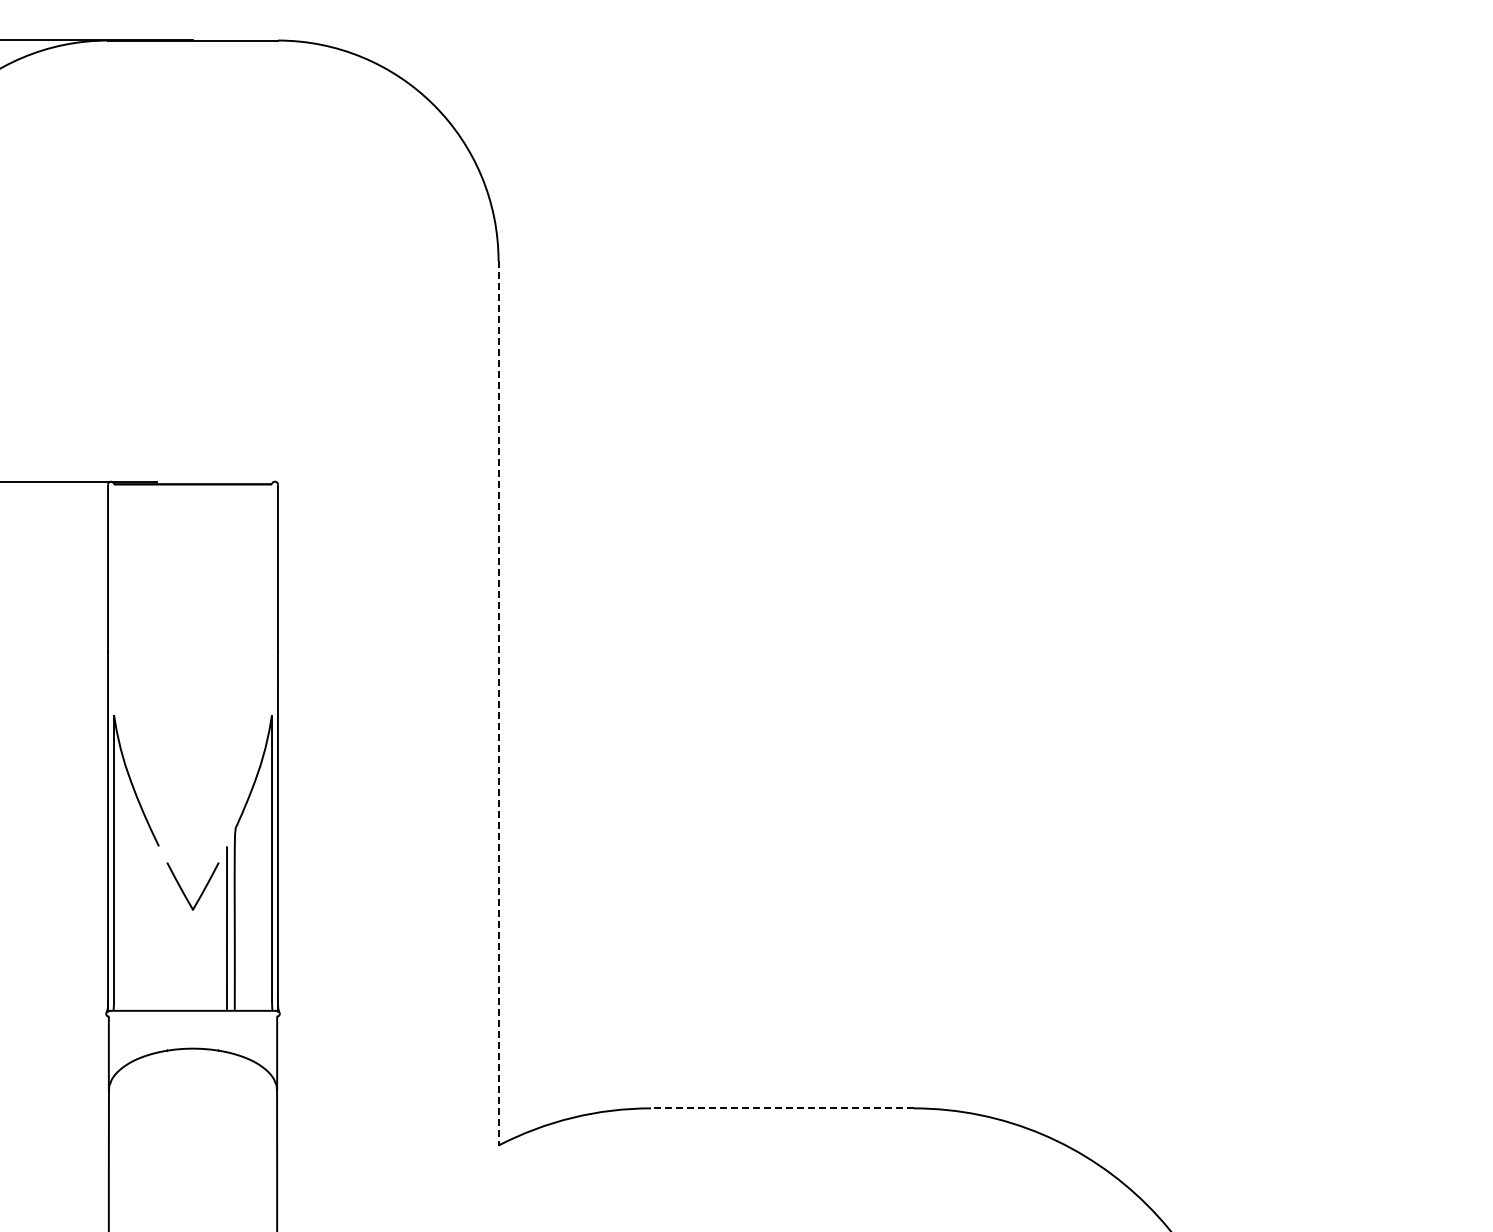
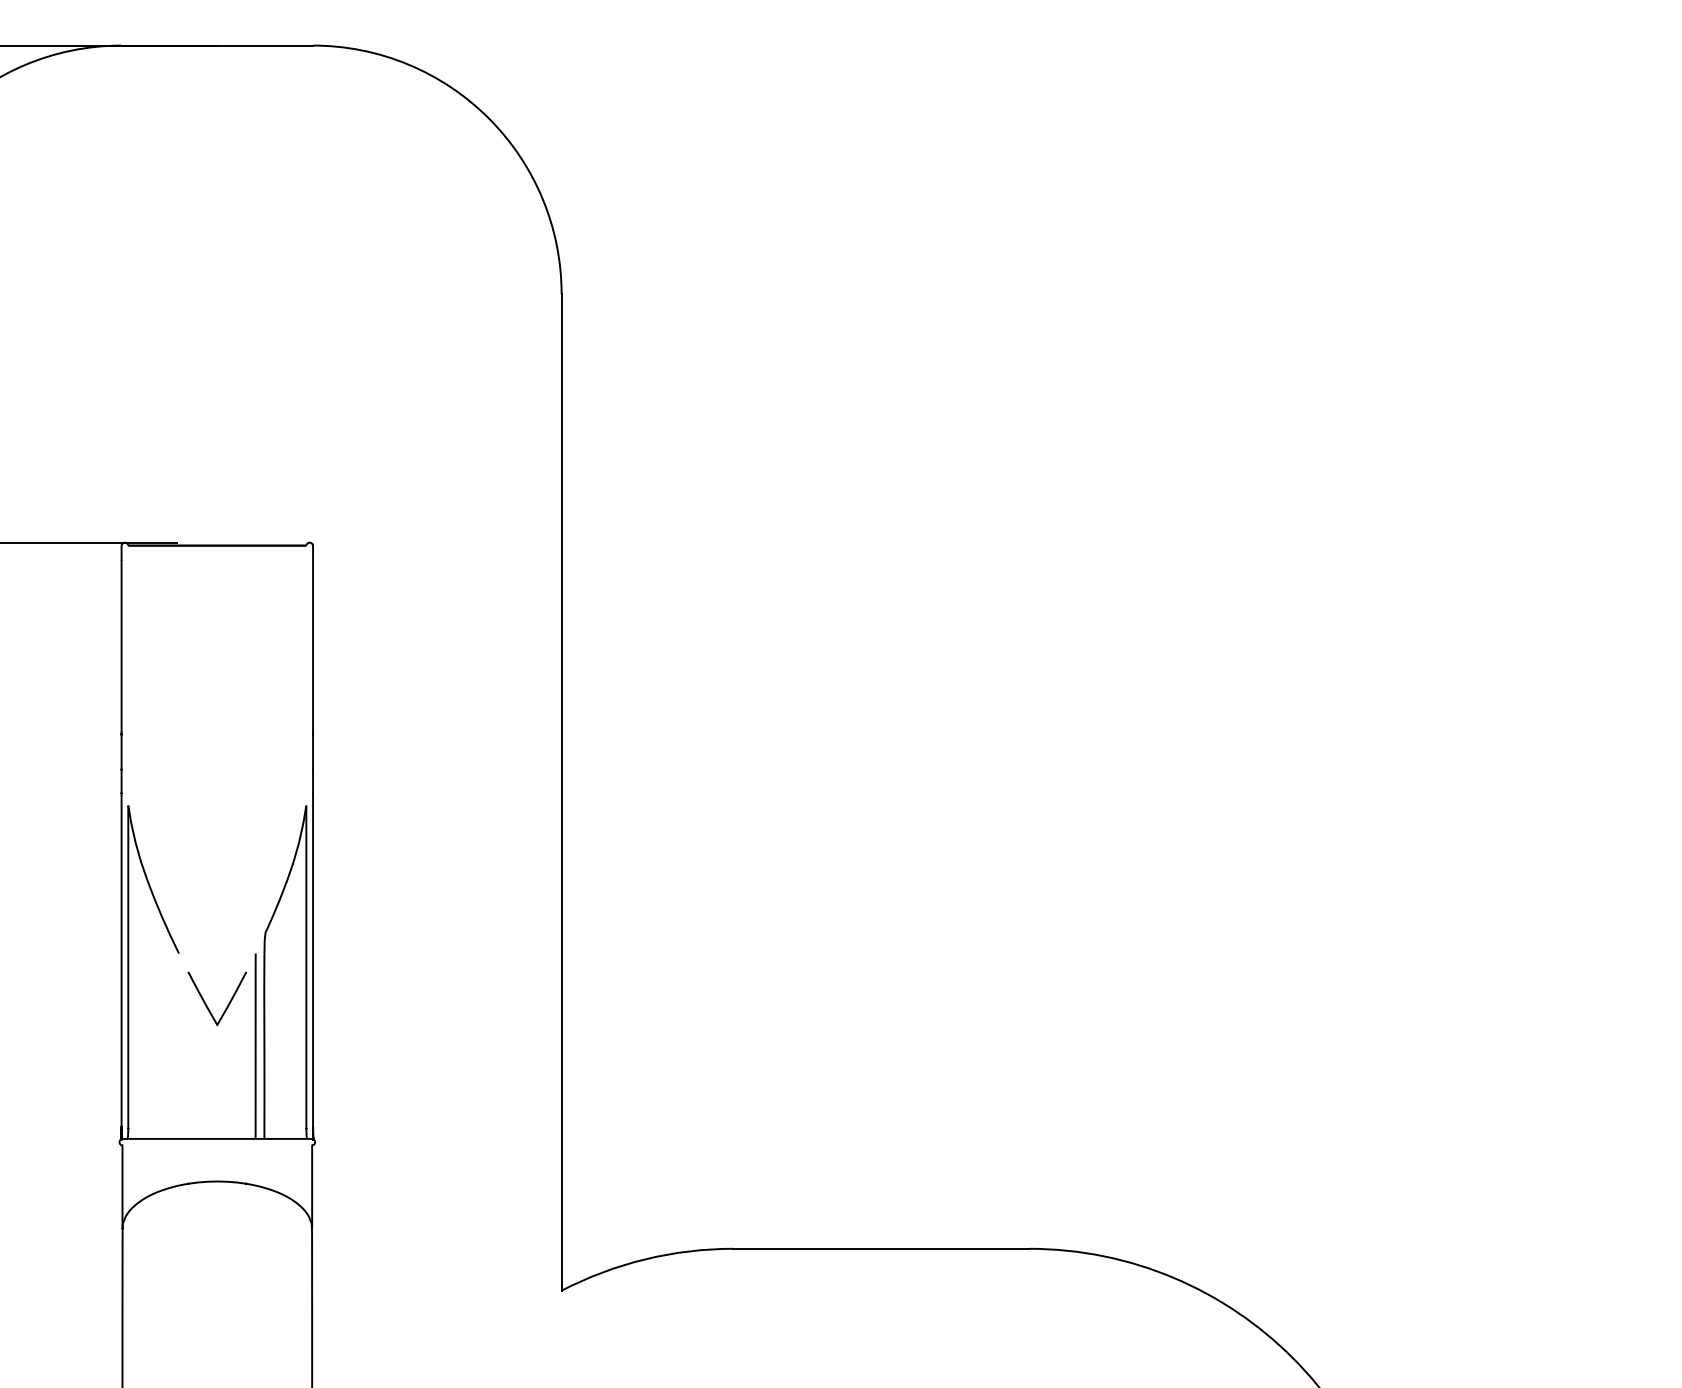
line: (498, 703) -> (561, 792), dashed -> solid
line: (781, 1108) -> (880, 1248), dashed -> solid

